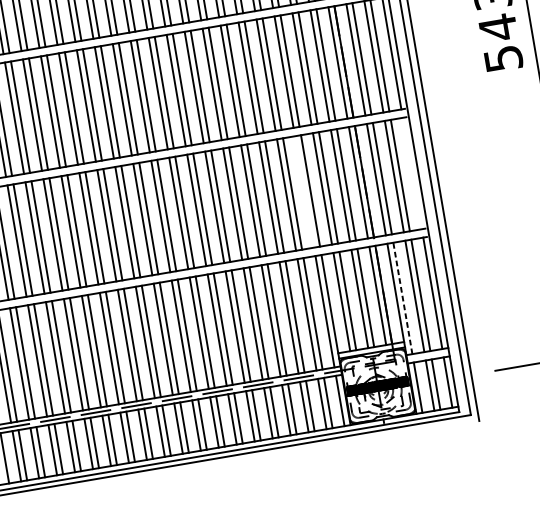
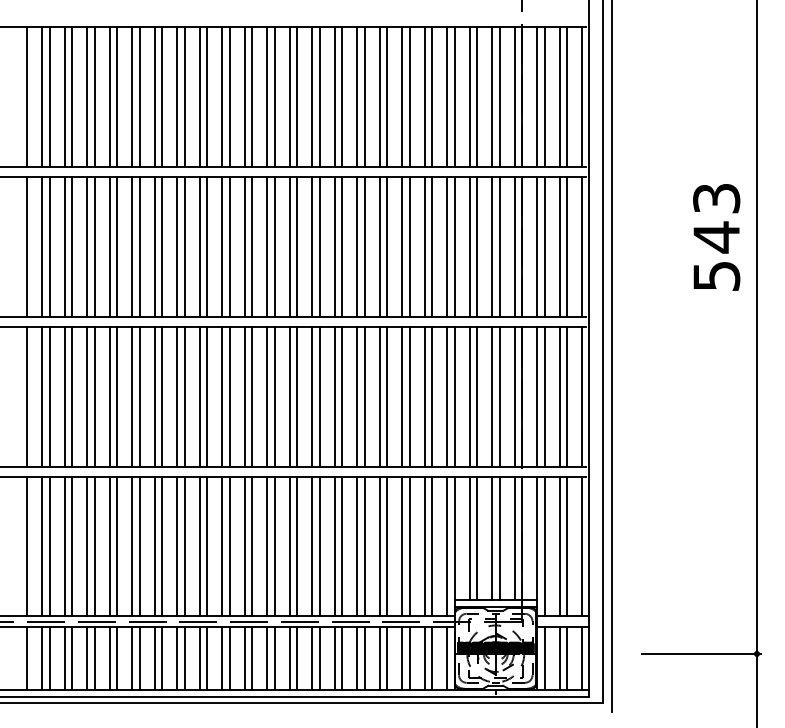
line: (411, 173) -> (581, 396), added
line: (304, 191) -> (447, 396), added
line: (402, 298) -> (544, 546), dashed -> solid

